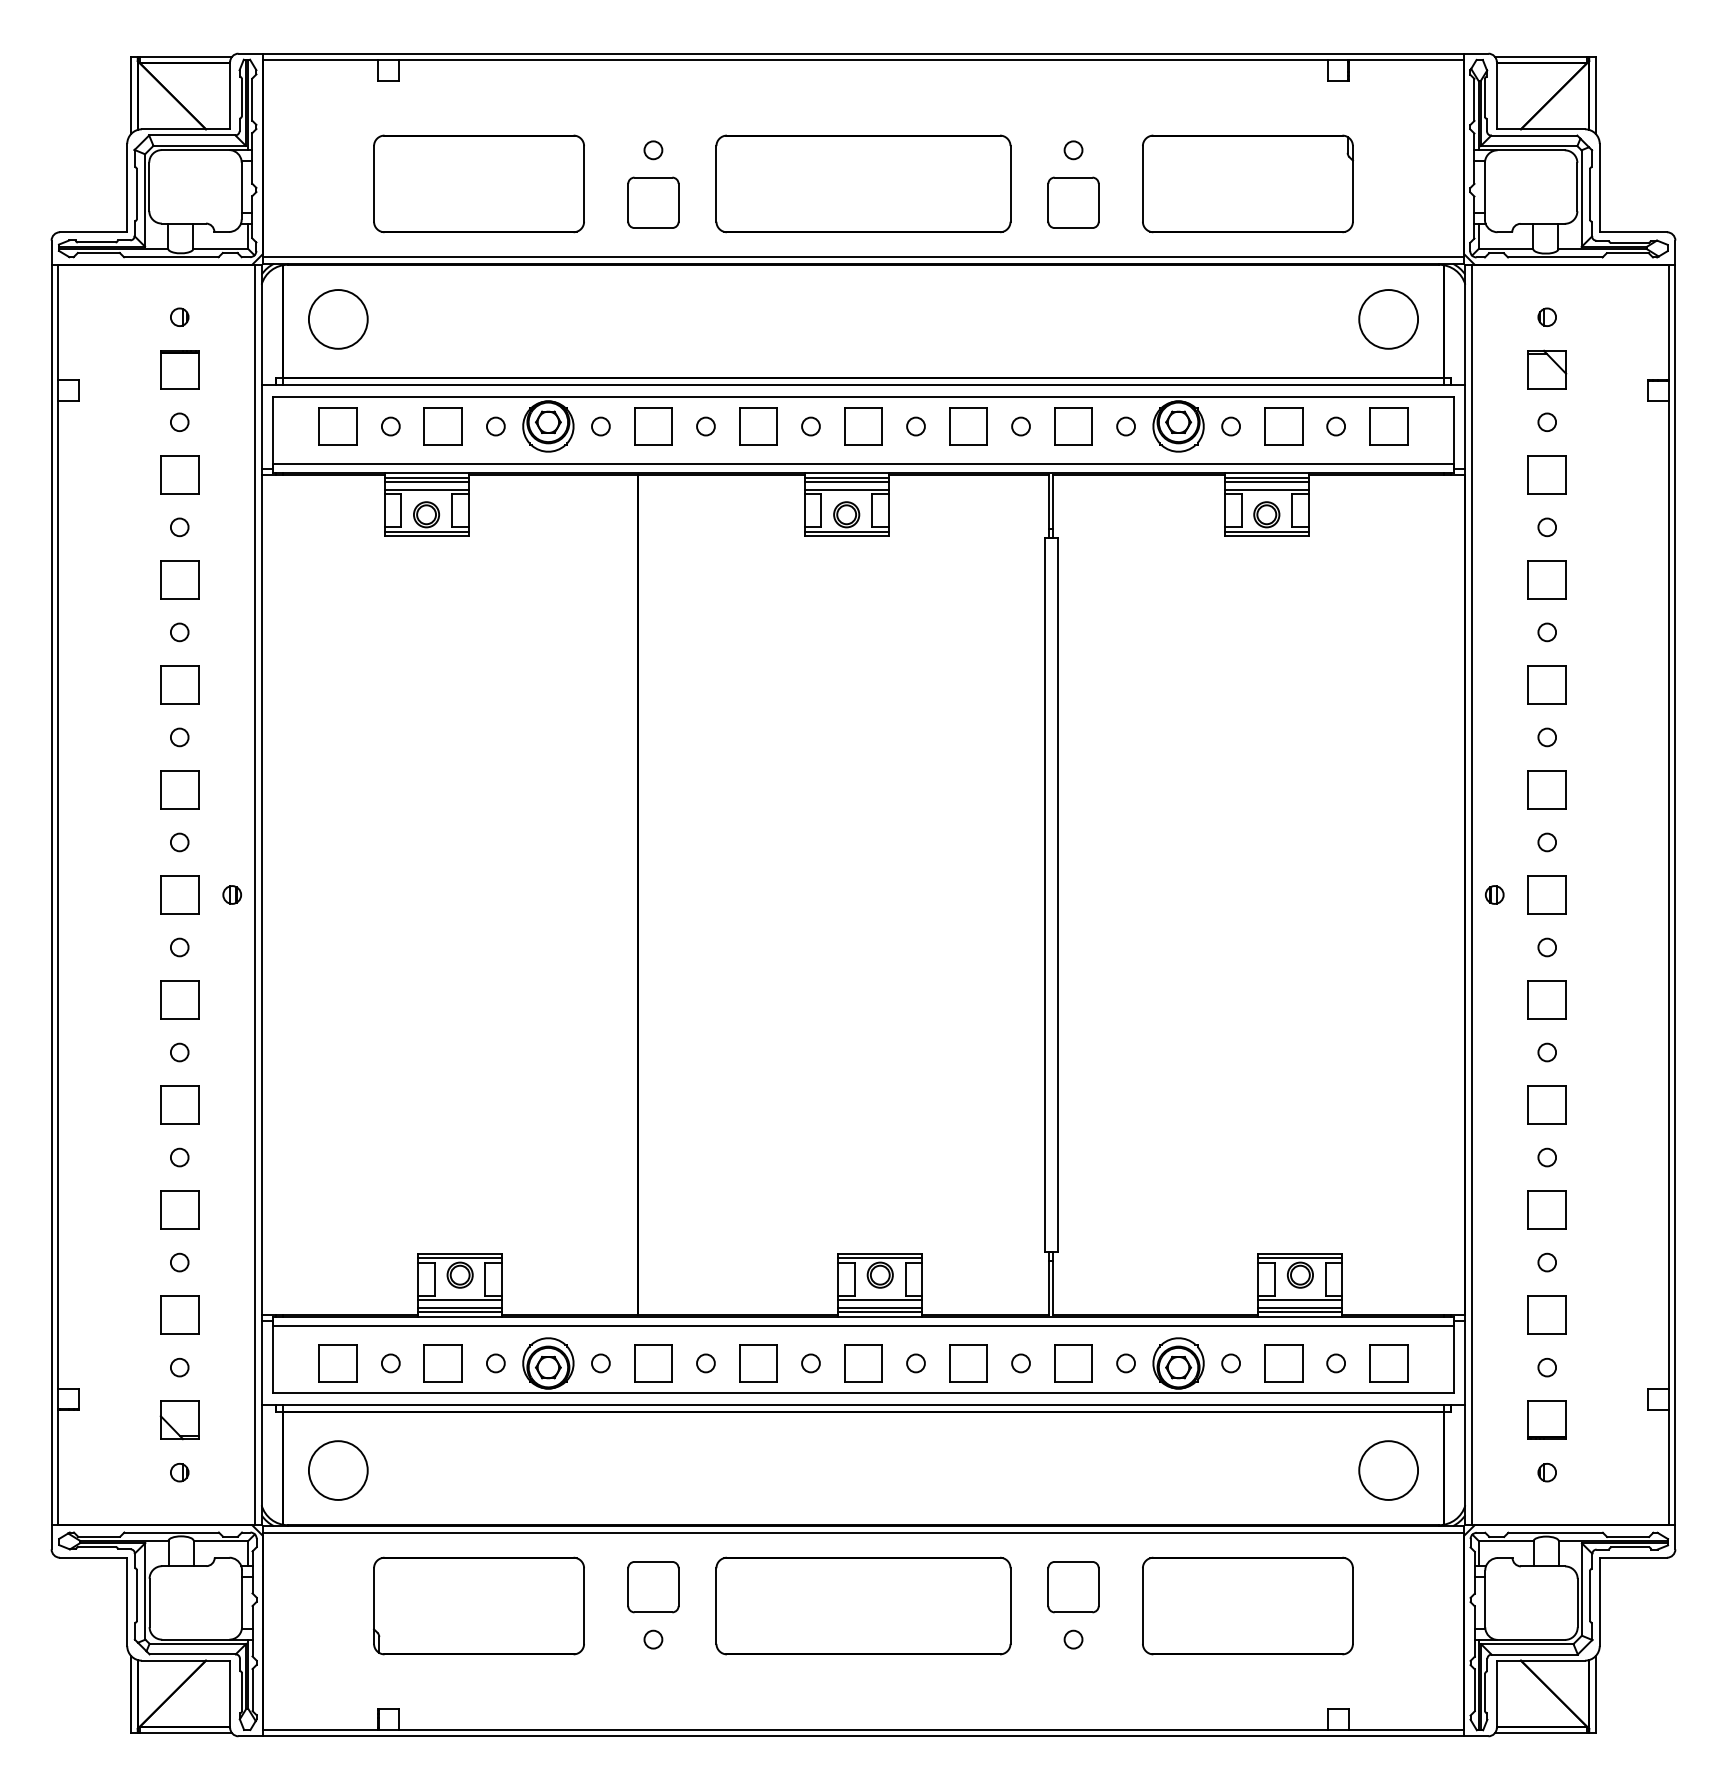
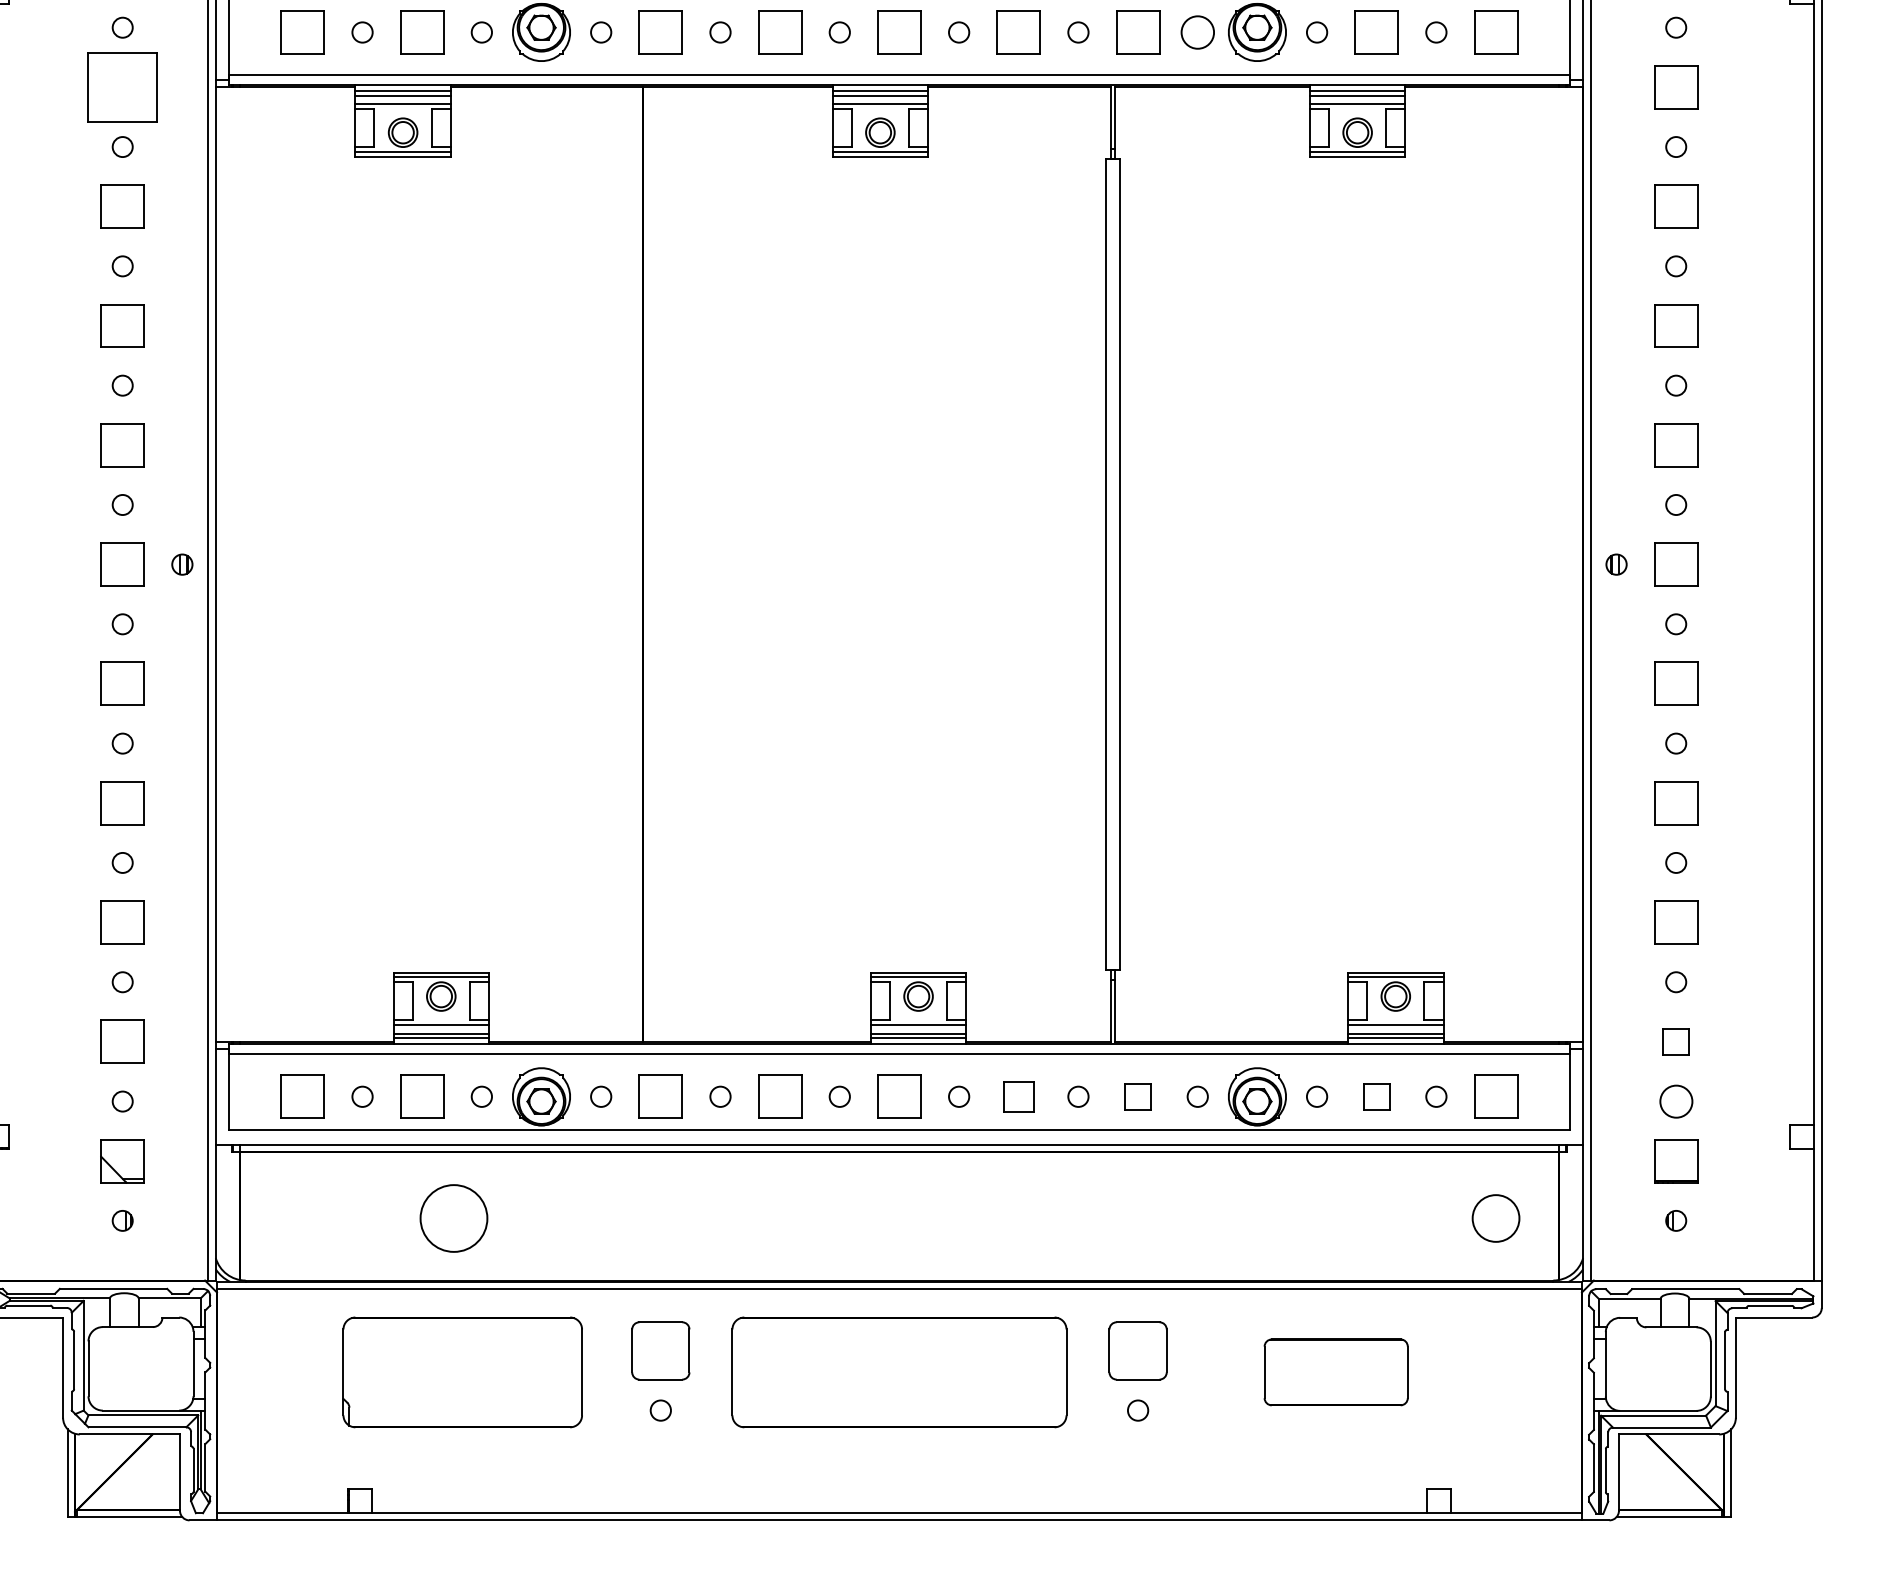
circle: (1125, 426) -> (1197, 32), size x1.6
part: (179, 474) -> (122, 86), size x1.6
part: (1546, 1314) -> (1675, 1041), size x0.6
part: (968, 1363) -> (1018, 1096), size x0.7
part: (1073, 1363) -> (1138, 1096), size x0.6
part: (1283, 1363) -> (1376, 1096), size x0.6
circle: (1546, 1367) -> (1675, 1101), size x1.6
circle: (338, 1470) -> (454, 1218), moved
circle: (1388, 1470) -> (1495, 1218), size x0.7
part: (1247, 1605) -> (1335, 1371), size x0.6

